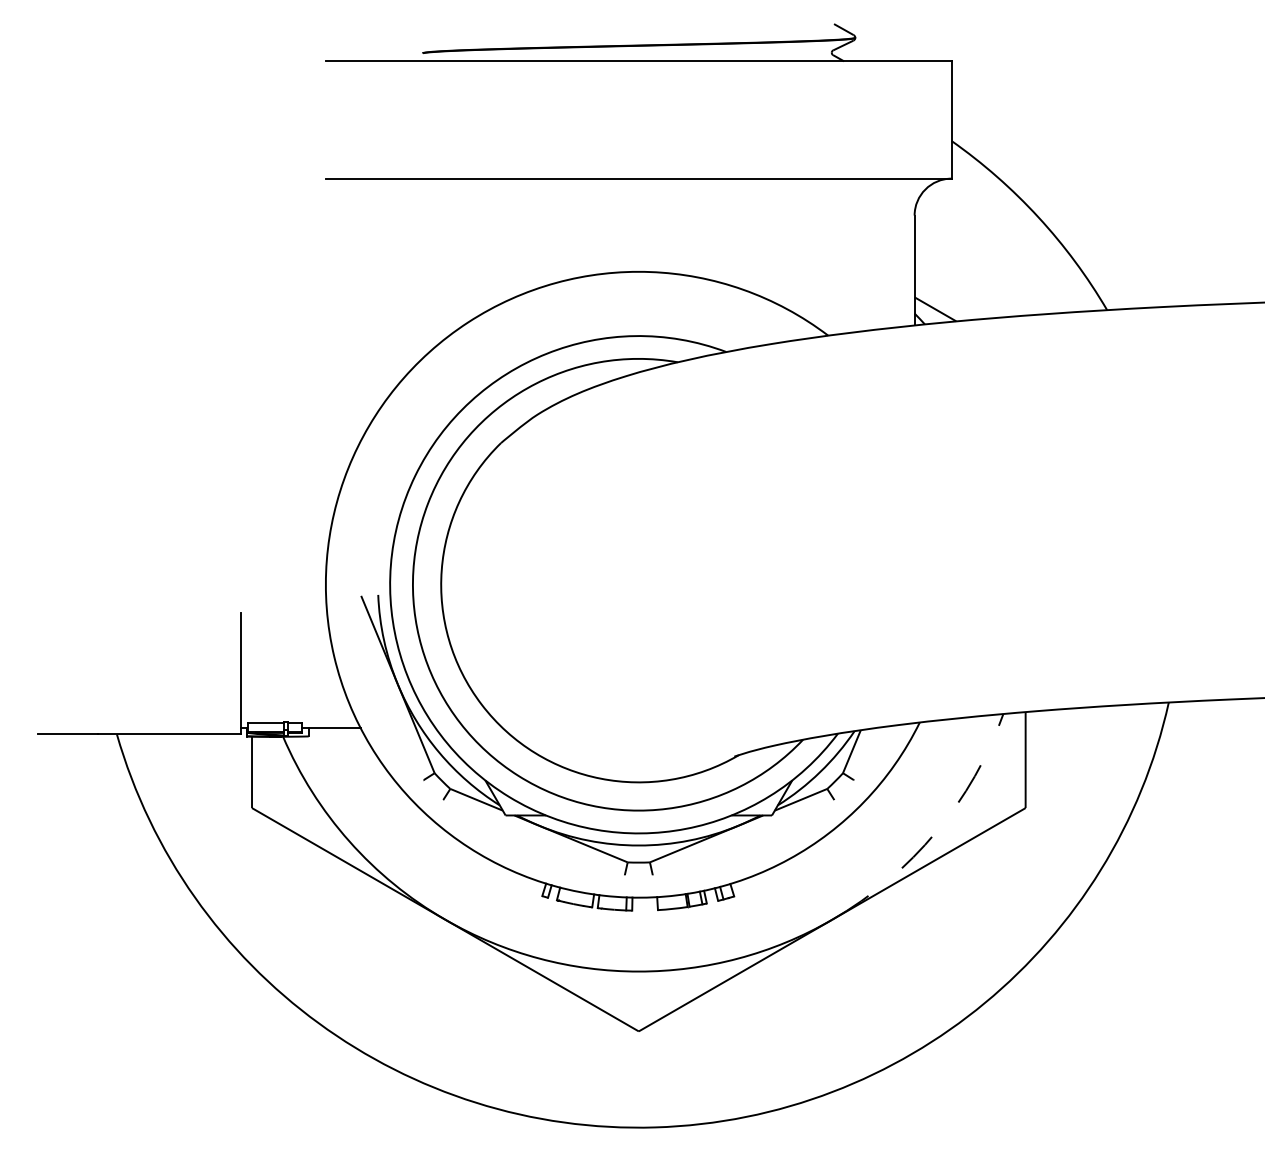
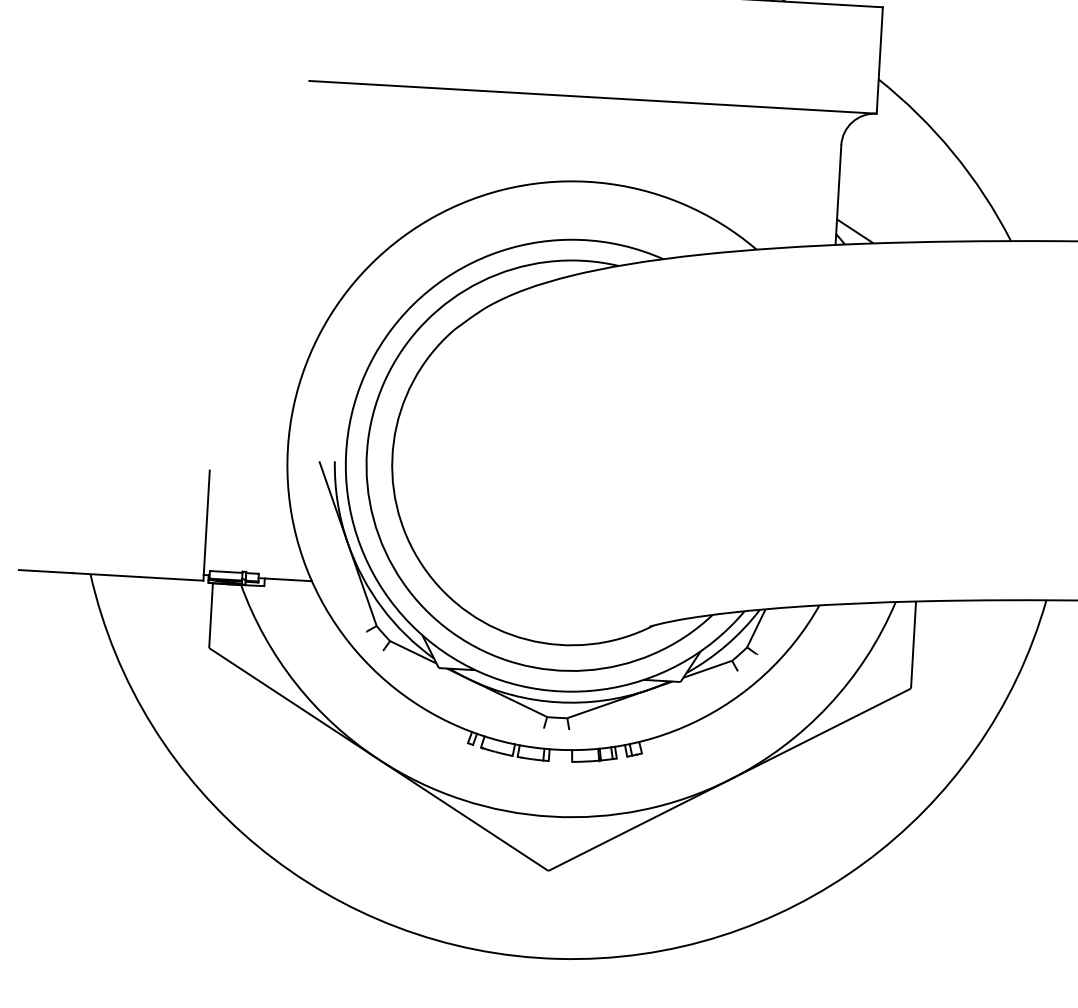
arc: (936, 832) -> (828, 706), dashed -> solid

